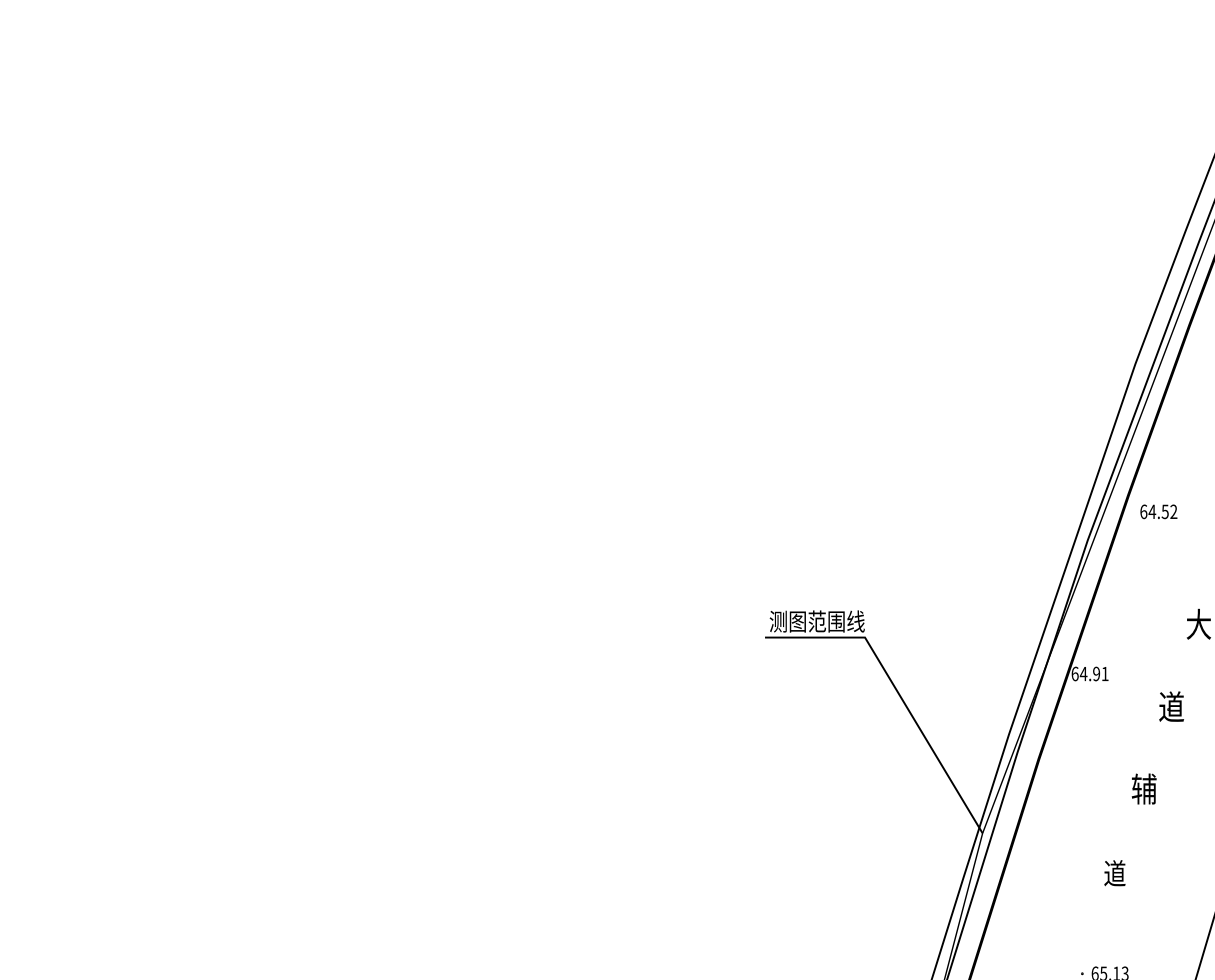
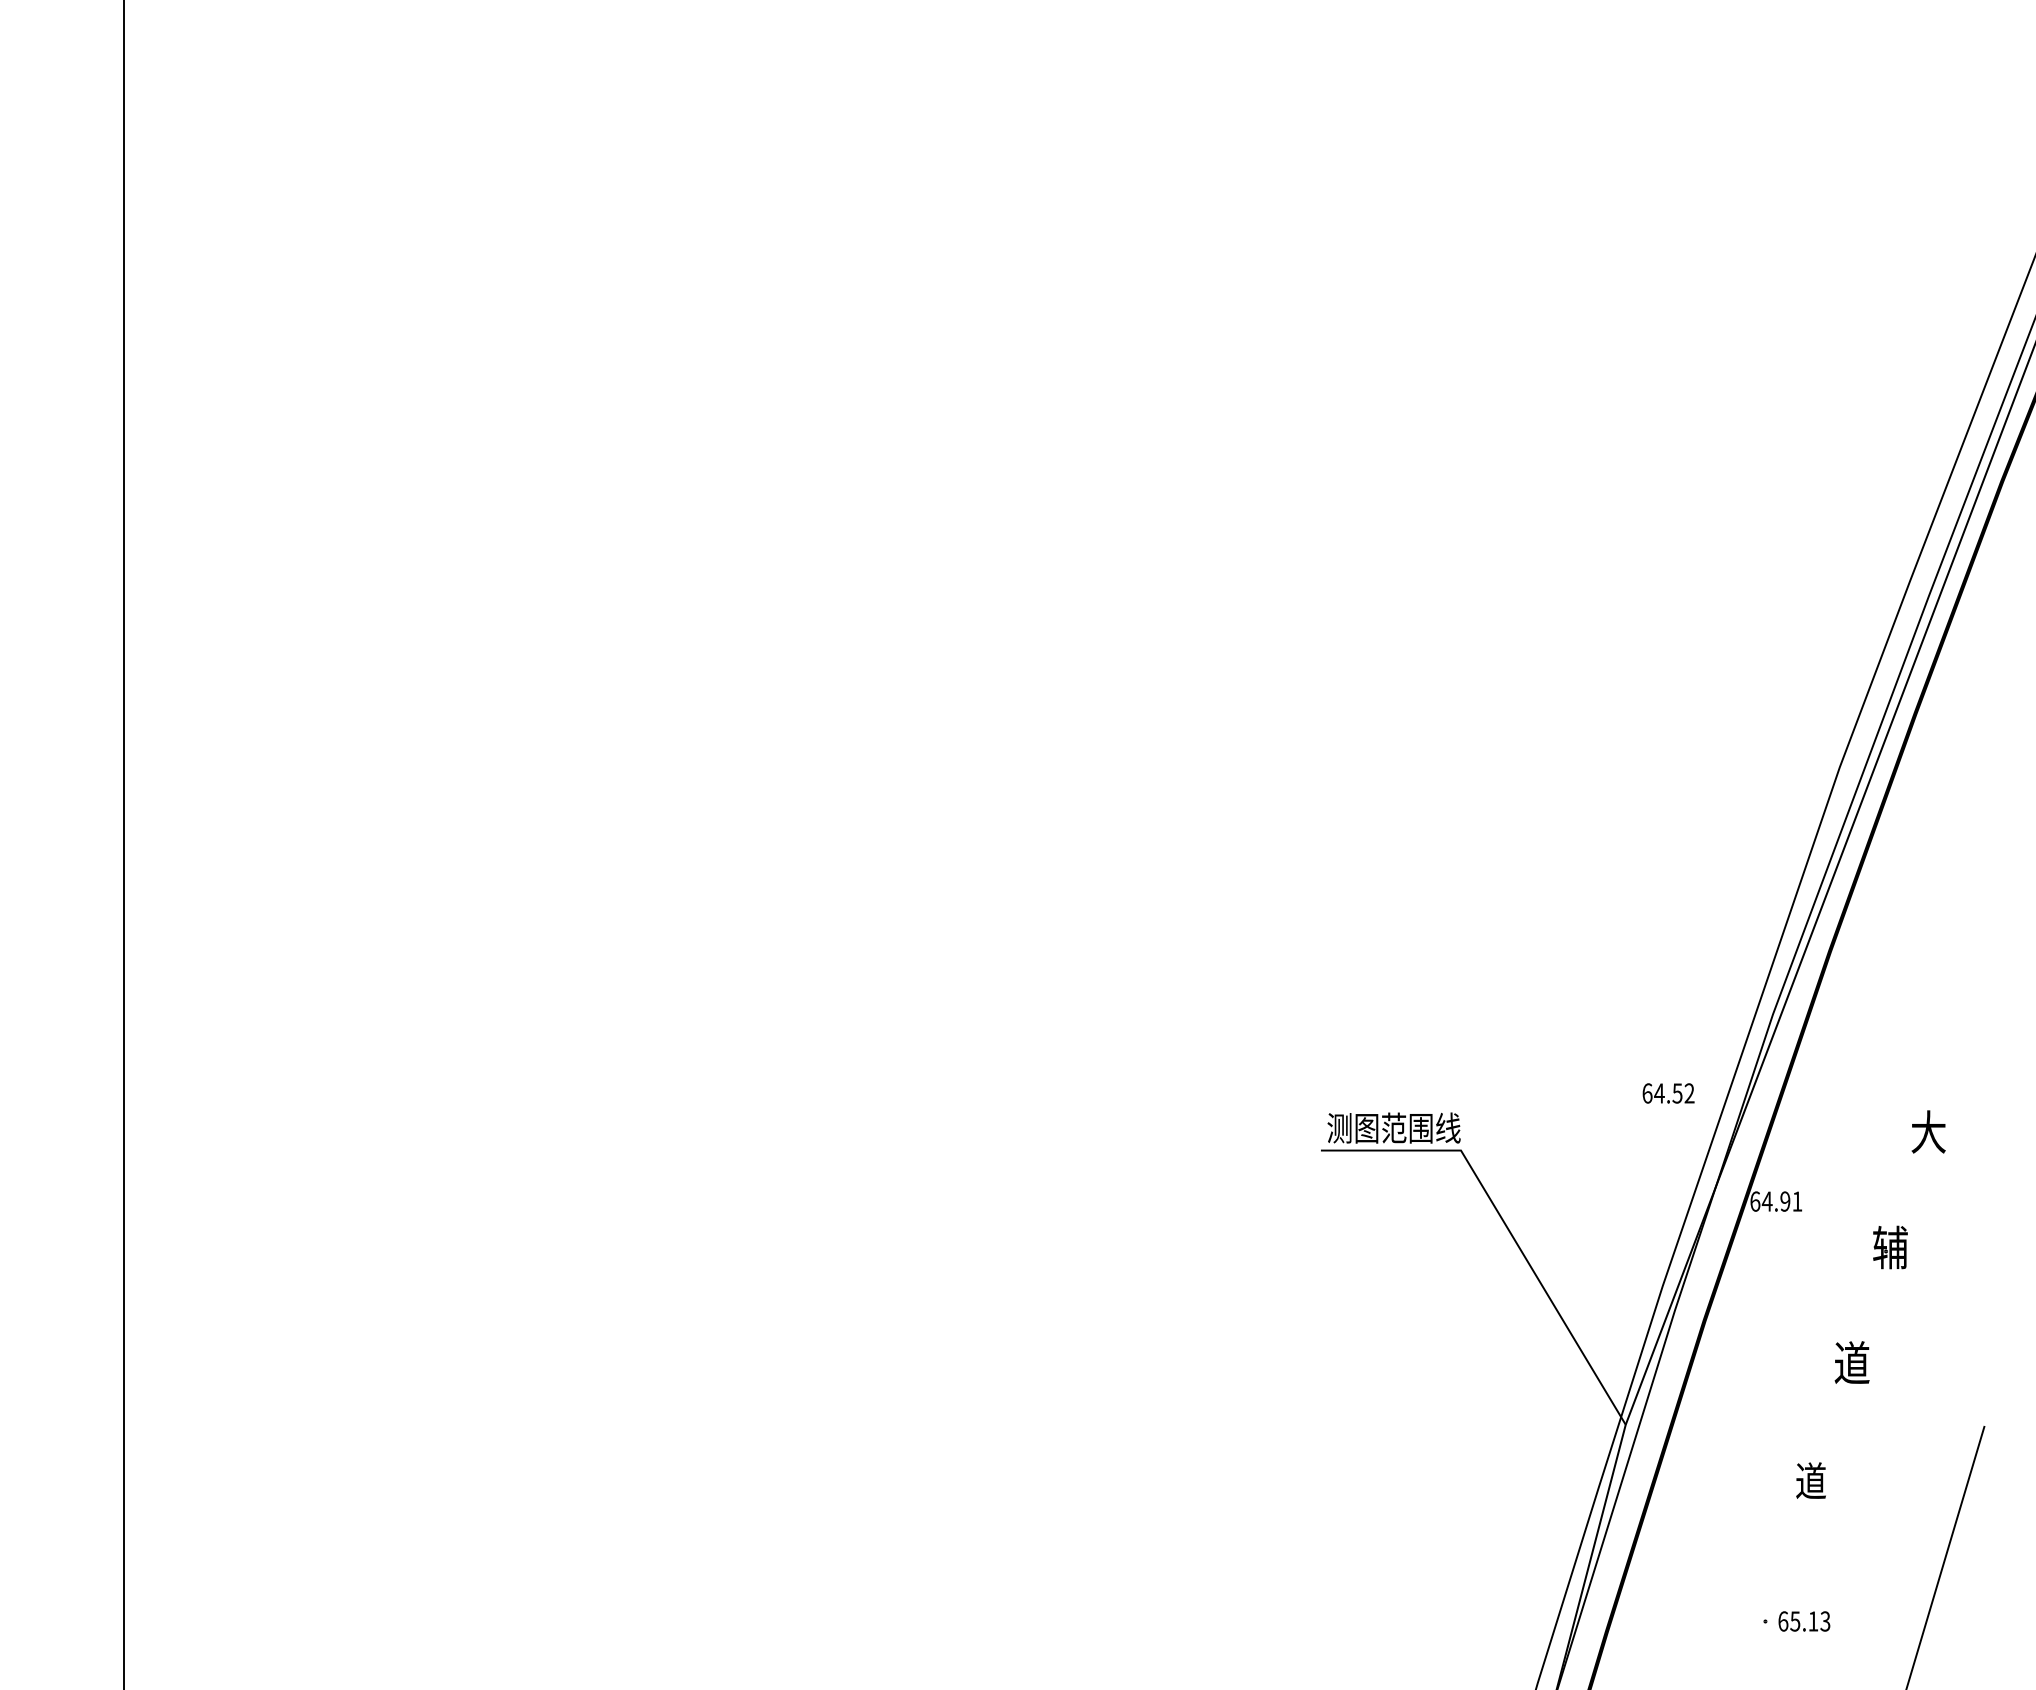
text: (1158, 511) -> (1668, 1093), moved
text: (1171, 706) -> (1890, 1247), 道 -> 辅
text: (1143, 788) -> (1851, 1362), 辅 -> 道

